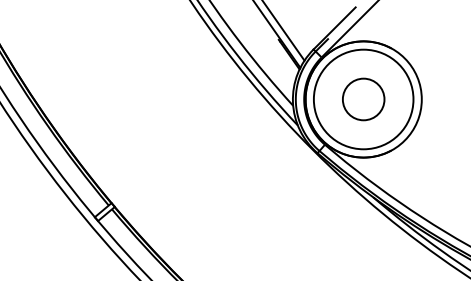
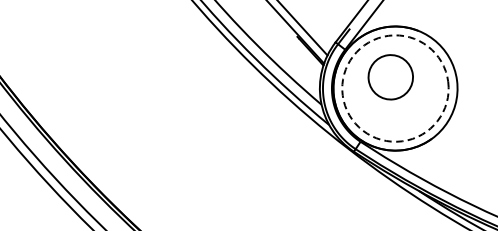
circle: (363, 99) -> (390, 77), moved
circle: (363, 99) -> (395, 88), solid -> dashed

